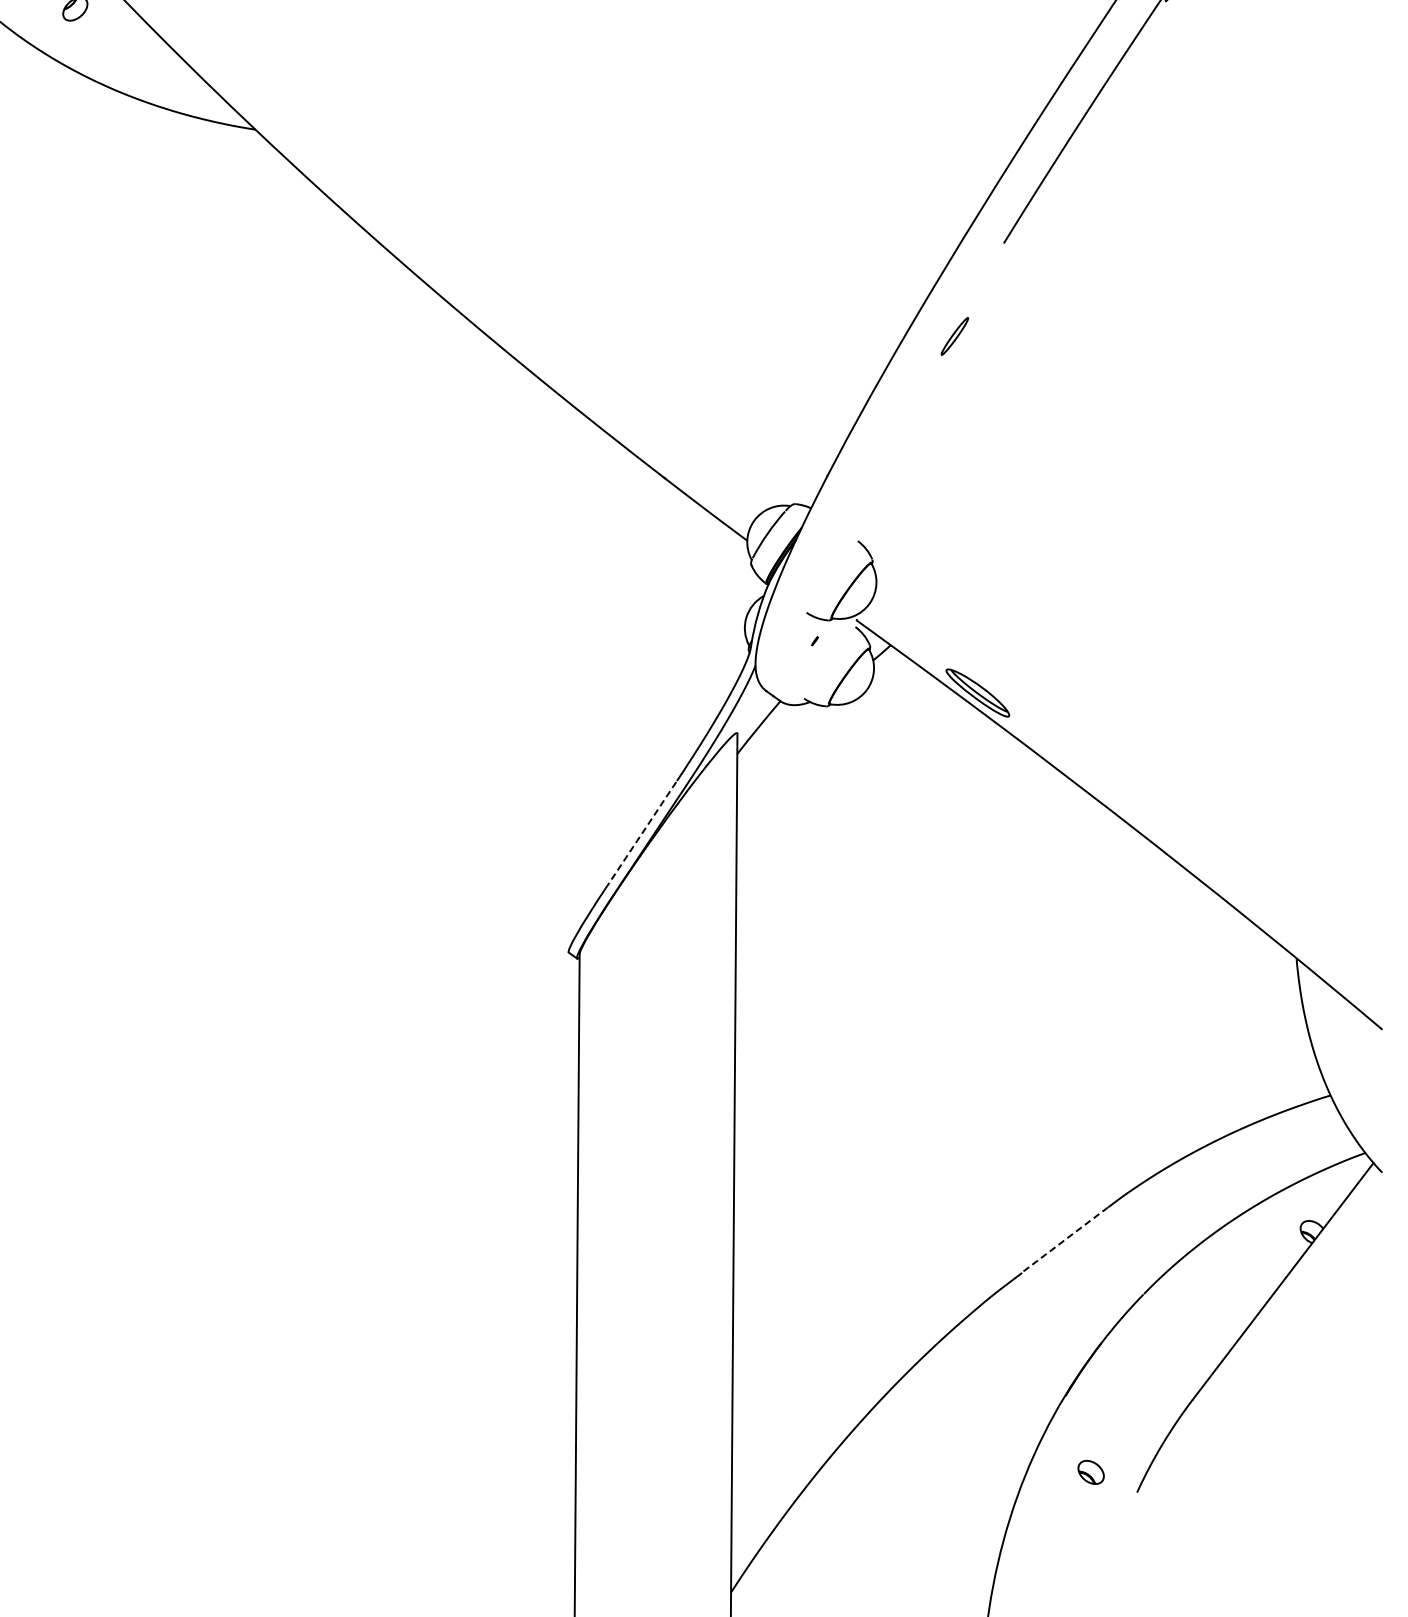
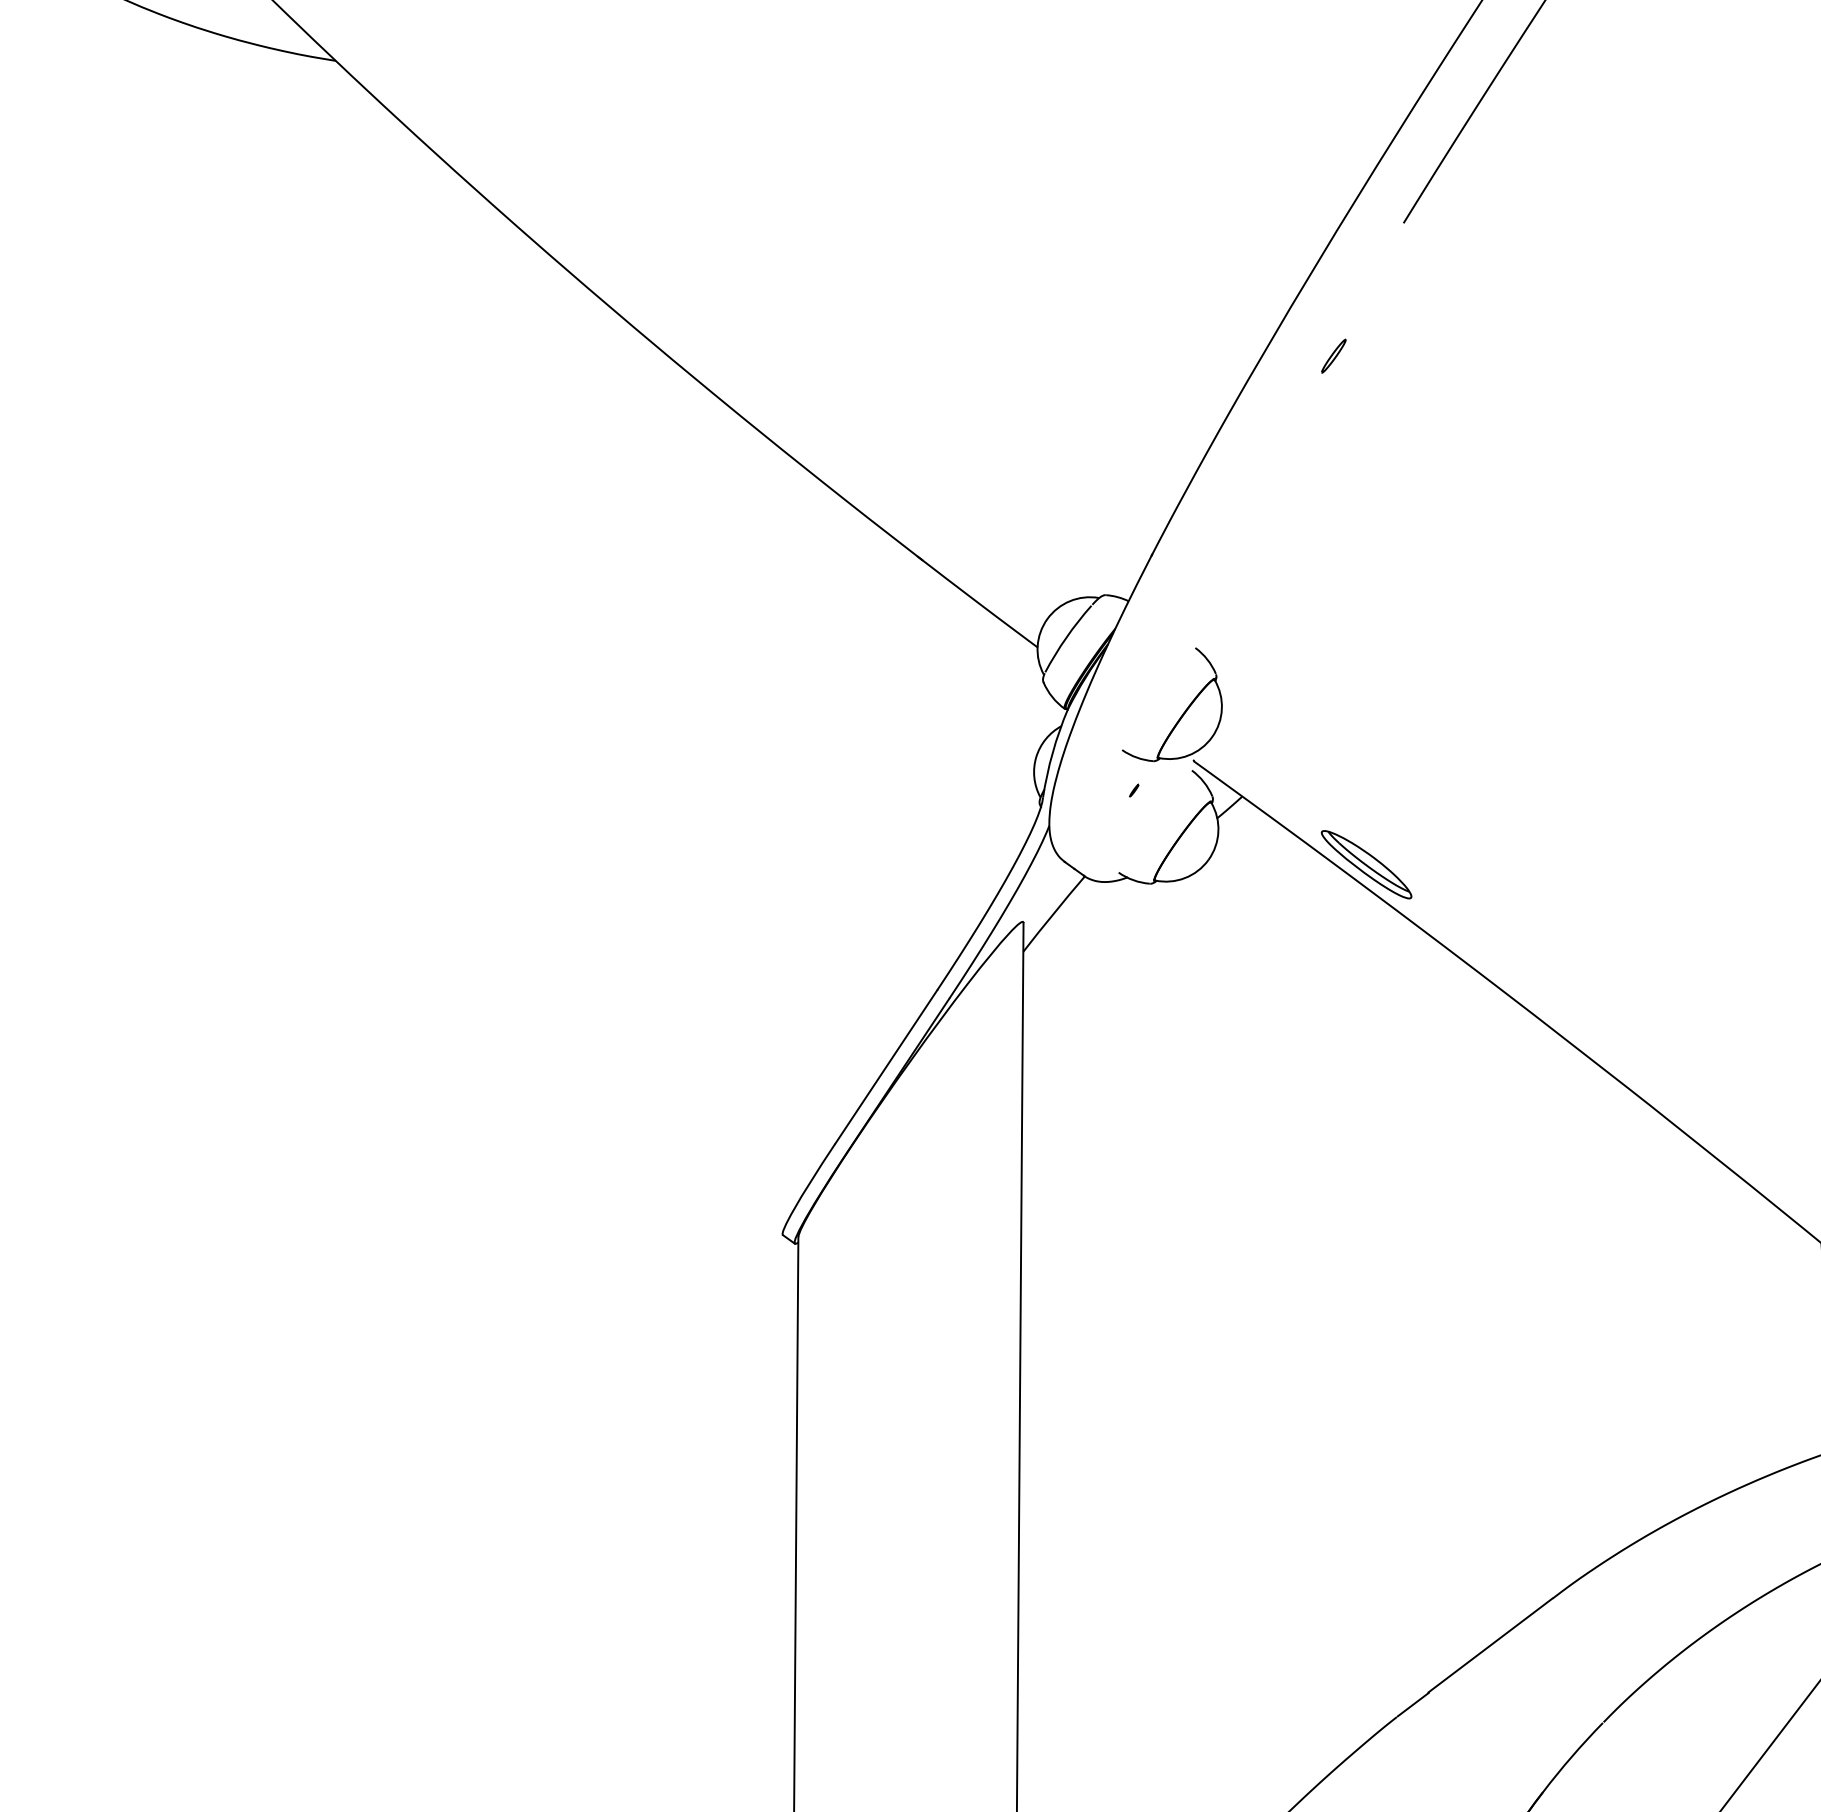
part: (954, 336) -> (1333, 355), size x0.62
line: (641, 834) -> (886, 1066), dashed -> solid
line: (1064, 1240) -> (1490, 1645), dashed -> solid

